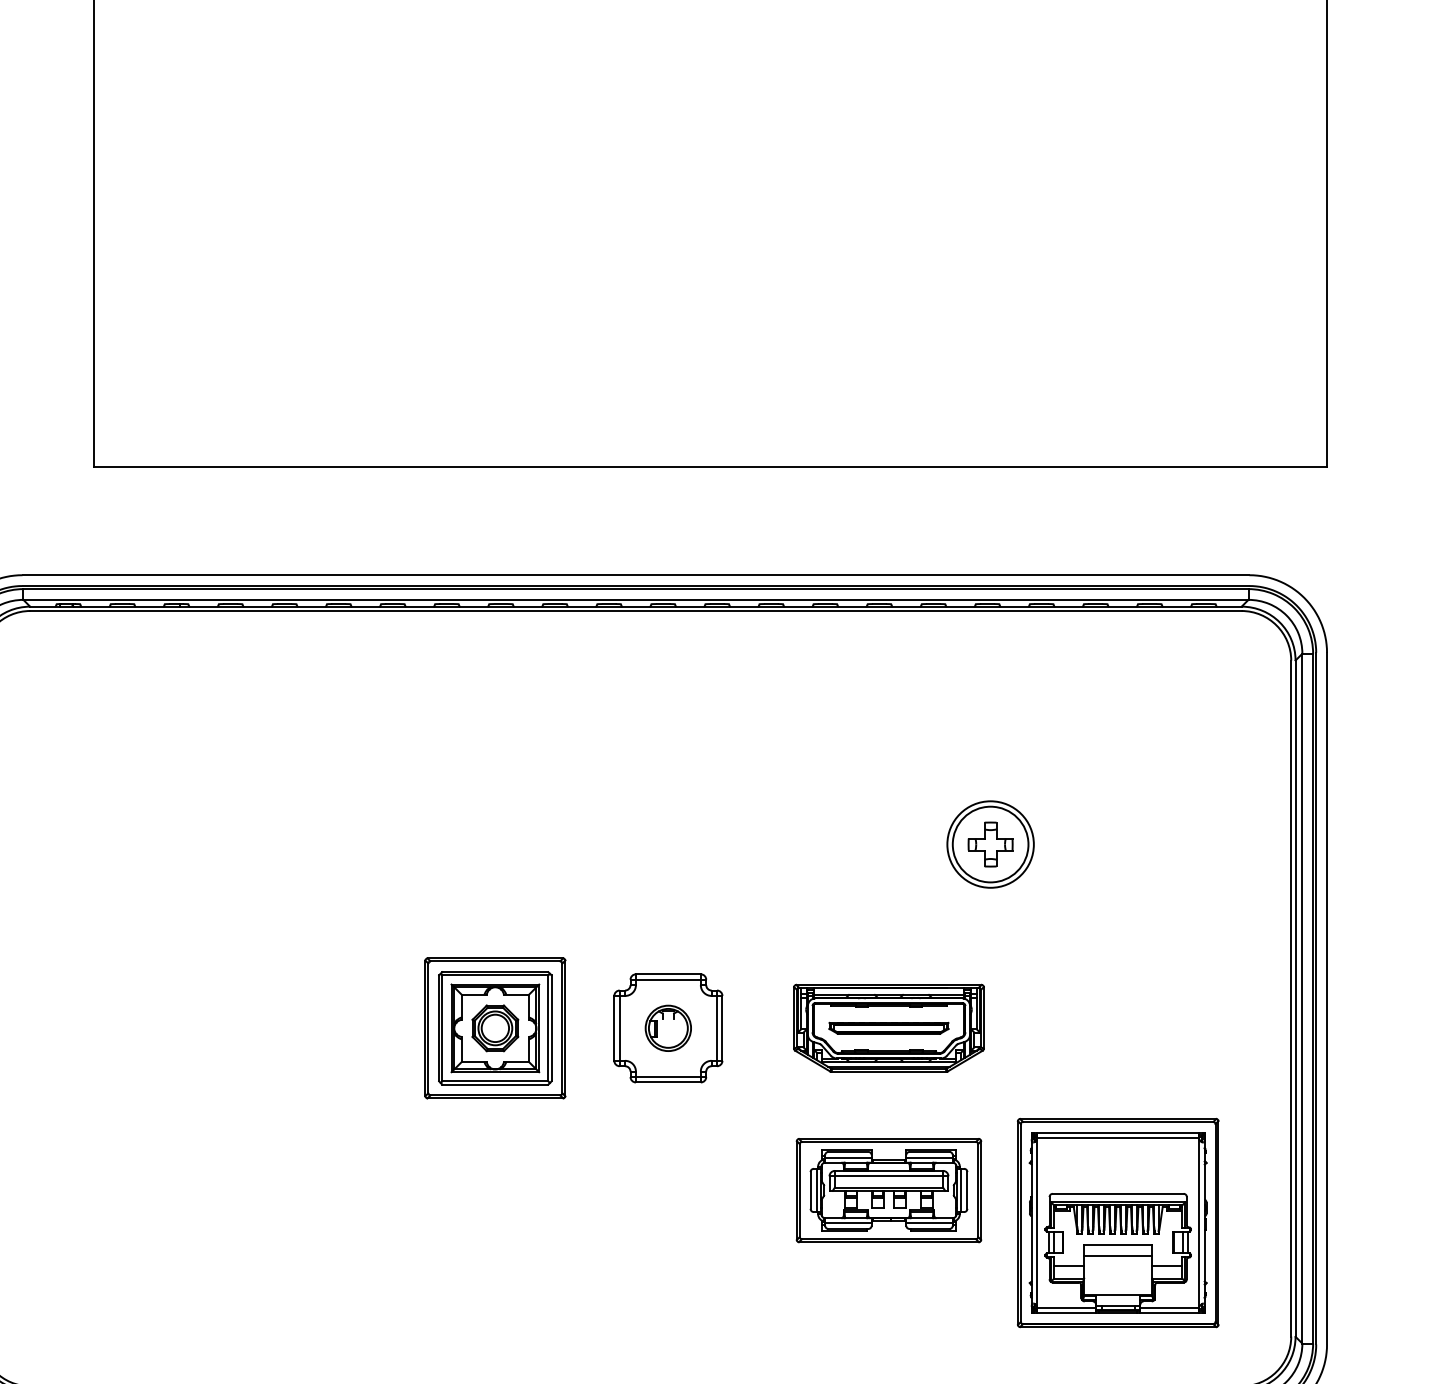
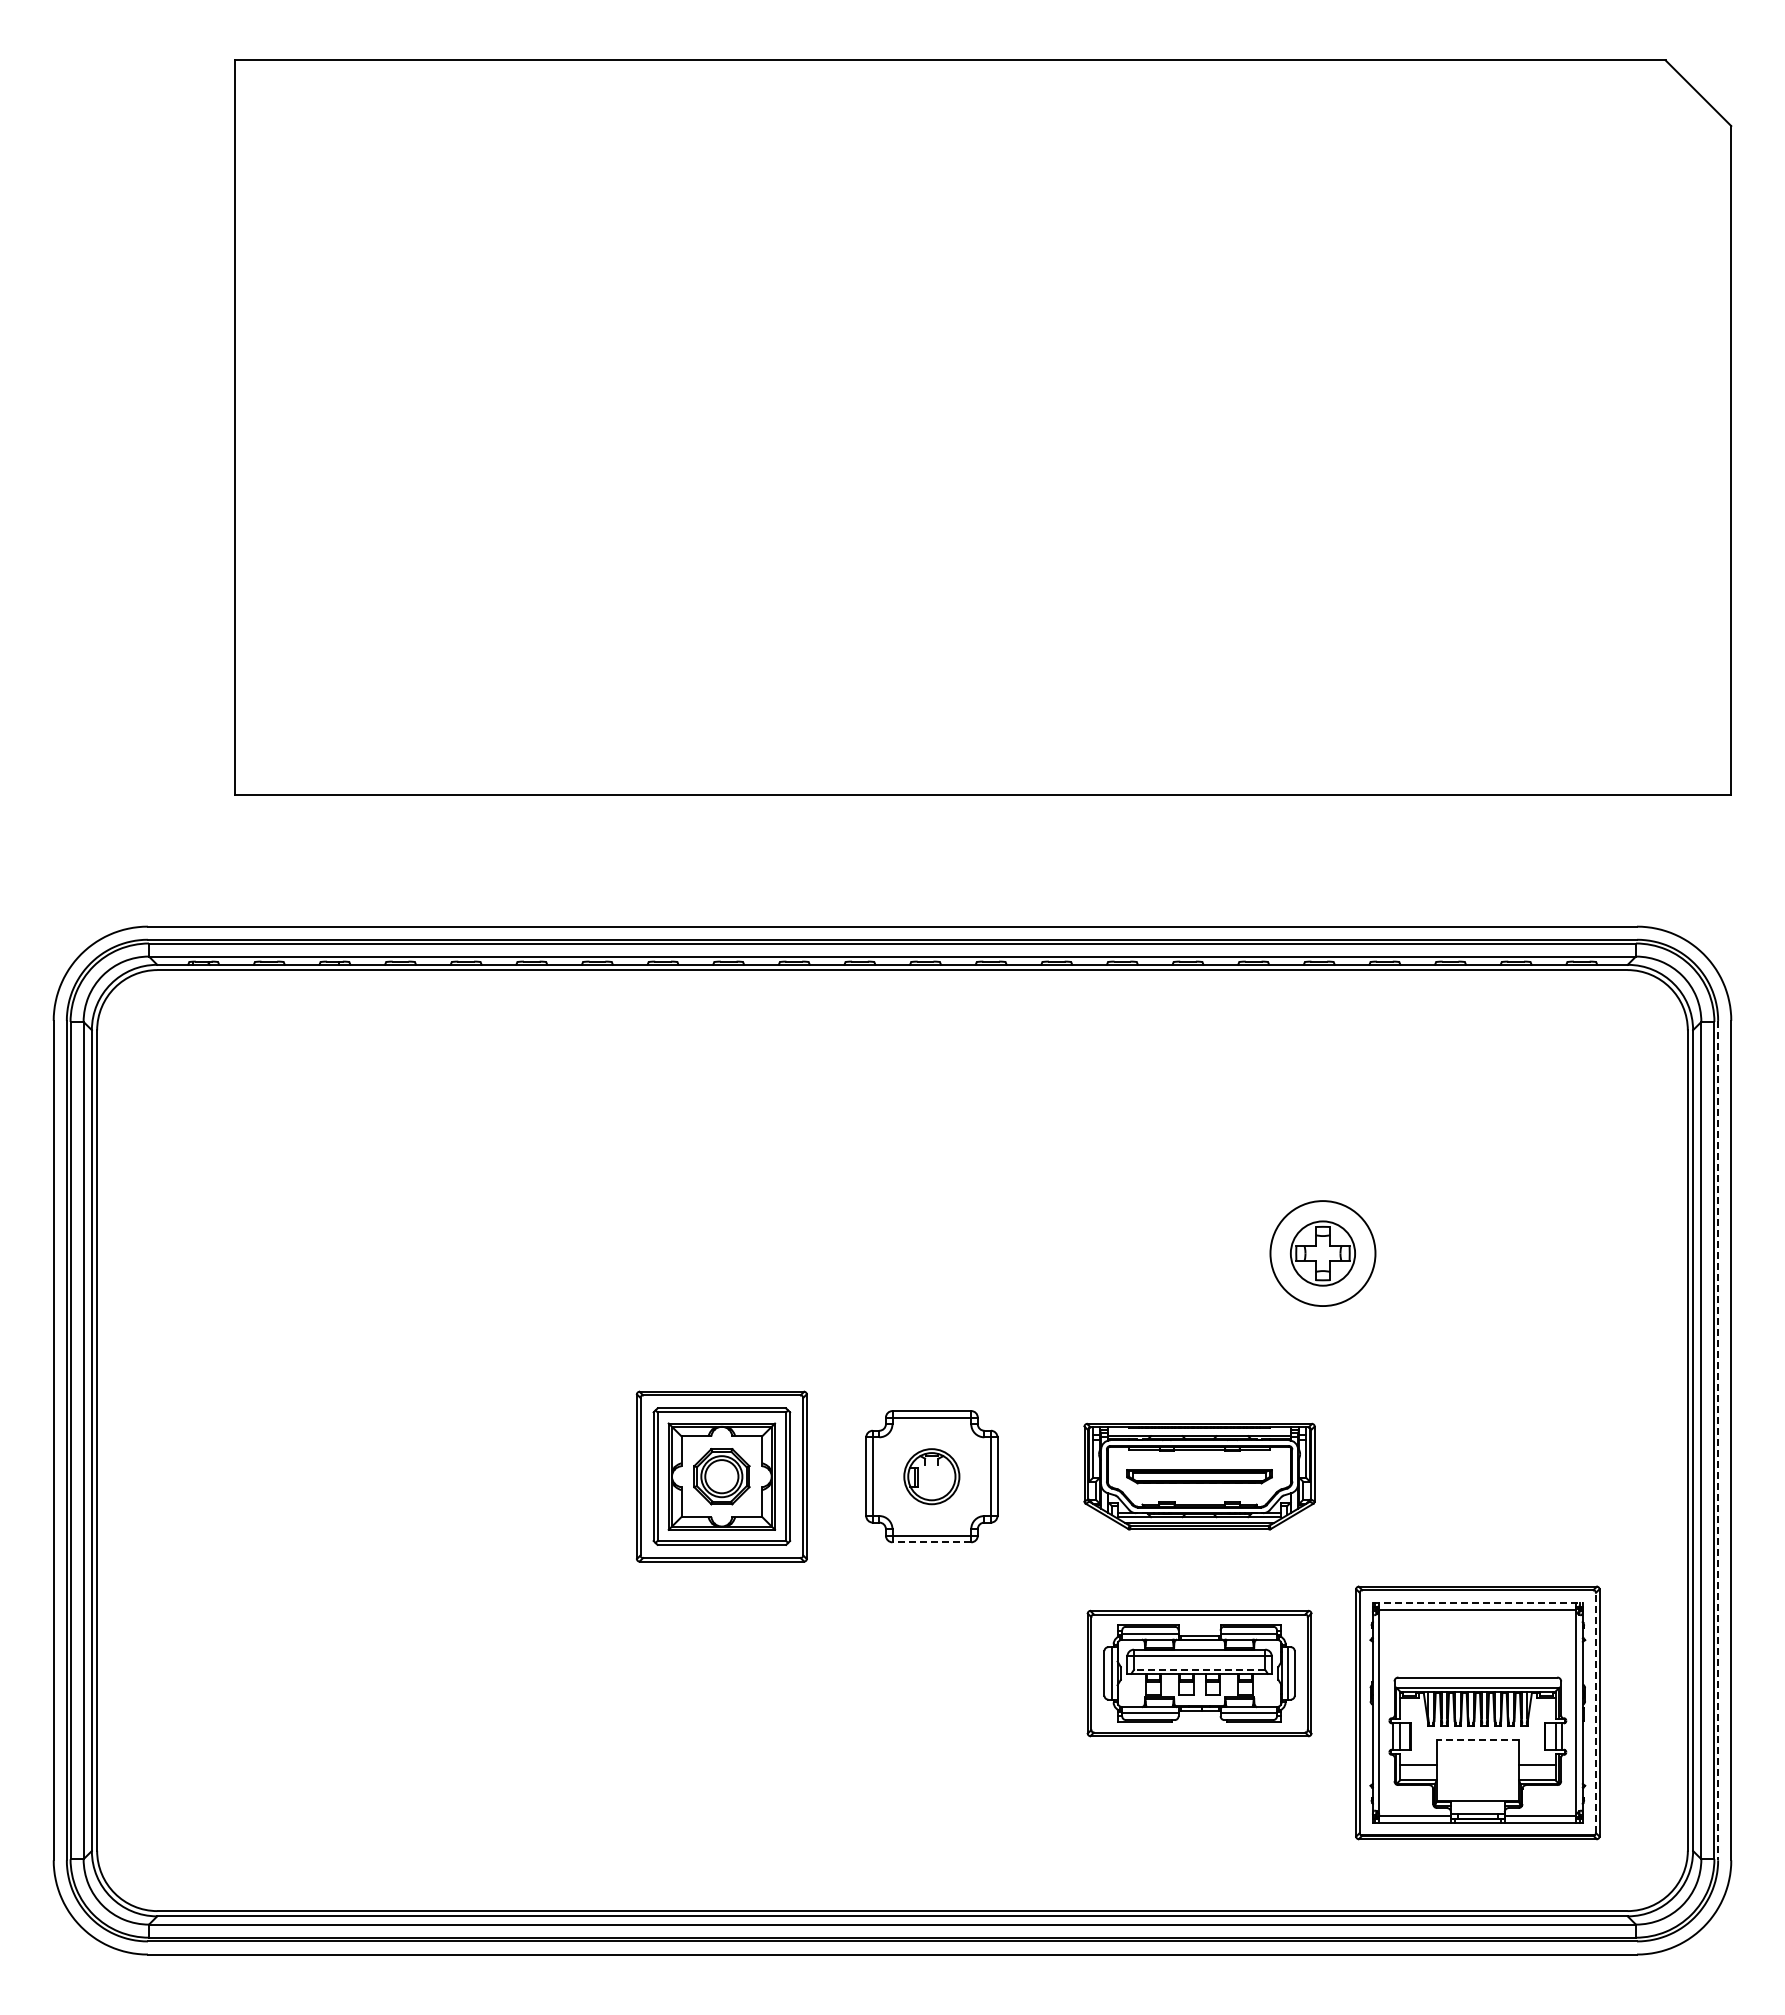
circle: (990, 844) -> (1322, 1253), size x0.7
line: (1316, 998) -> (1718, 1440), solid -> dashed
line: (668, 1082) -> (931, 1542), solid -> dashed
line: (1117, 1132) -> (1477, 1603), solid -> dashed
line: (888, 1187) -> (1199, 1669), solid -> dashed
line: (1215, 1222) -> (1595, 1712), solid -> dashed
line: (1117, 1244) -> (1477, 1739), solid -> dashed
line: (1117, 1255) -> (1477, 1752), removed

